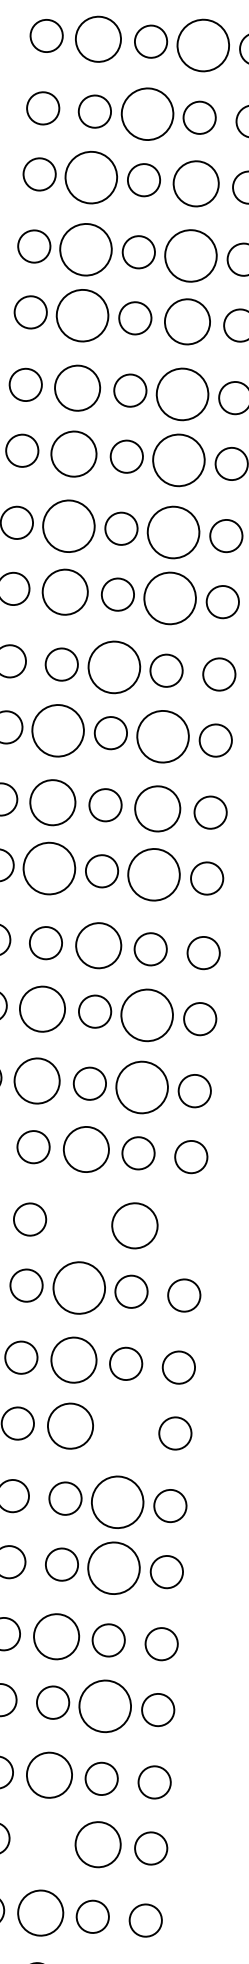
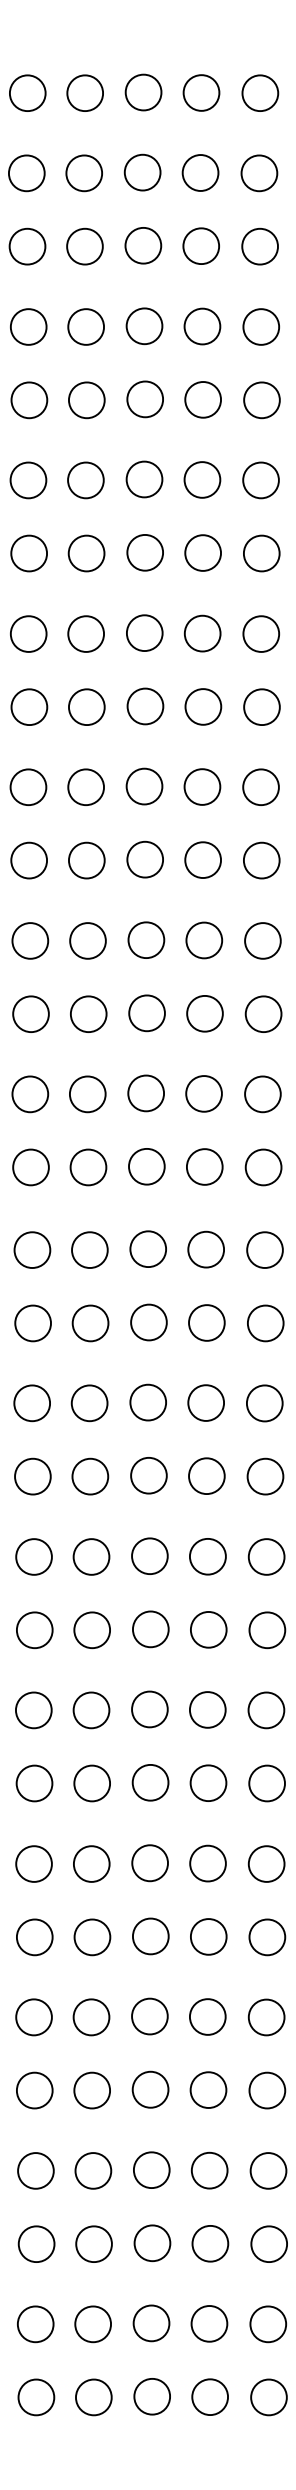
part: (98, 39) -> (84, 246), size x0.71
part: (202, 44) -> (200, 245), size x0.62
part: (147, 114) -> (144, 326), size x0.62
part: (91, 177) -> (86, 400), size x0.62
part: (195, 183) -> (202, 399), size x0.71
part: (85, 249) -> (85, 480), size x0.62
part: (191, 255) -> (202, 479), size x0.62
part: (82, 315) -> (86, 553), size x0.62
part: (186, 321) -> (202, 552), size x0.71
part: (76, 387) -> (85, 633), size x0.71
part: (182, 394) -> (202, 633), size x0.62
part: (73, 453) -> (86, 706), size x0.71
part: (179, 460) -> (203, 706), size x0.62
part: (68, 525) -> (85, 786), size x0.62
part: (173, 532) -> (202, 786), size x0.62
part: (65, 592) -> (86, 860), size x0.71
part: (169, 597) -> (202, 859), size x0.62
part: (114, 666) -> (146, 939), size x0.62
part: (58, 729) -> (88, 1013), size x0.62
part: (162, 736) -> (204, 1013), size x0.62
part: (52, 802) -> (87, 1094), size x0.71
part: (157, 808) -> (203, 1093), size x0.71
part: (49, 868) -> (88, 1167), size x0.62
part: (153, 874) -> (204, 1166), size x0.62
part: (97, 944) -> (147, 1248), size x0.71
part: (42, 1009) -> (90, 1323), size x0.71
part: (146, 1014) -> (206, 1322), size x0.62
part: (36, 1081) -> (89, 1403), size x0.71
part: (141, 1086) -> (205, 1402), size x0.62
part: (86, 1149) -> (148, 1475), size x0.71
part: (82, 1221) -> (149, 1555), added
part: (134, 1225) -> (207, 1556), size x0.71
part: (187, 1229) -> (266, 1556), added
part: (79, 1288) -> (150, 1629), size x0.62
part: (73, 1360) -> (149, 1709), size x0.71
part: (70, 1425) -> (150, 1782), size x0.71
part: (122, 1429) -> (208, 1782), added
part: (117, 1502) -> (207, 1863), size x0.62
part: (113, 1567) -> (208, 1936), size x0.62
part: (56, 1636) -> (149, 2016), size x0.71
part: (105, 1705) -> (208, 2089), size x0.62
part: (49, 1774) -> (151, 2169), size x0.71
part: (46, 1841) -> (152, 2243), added
part: (98, 1844) -> (210, 2243), size x0.71
part: (40, 1913) -> (151, 2323), size x0.71

